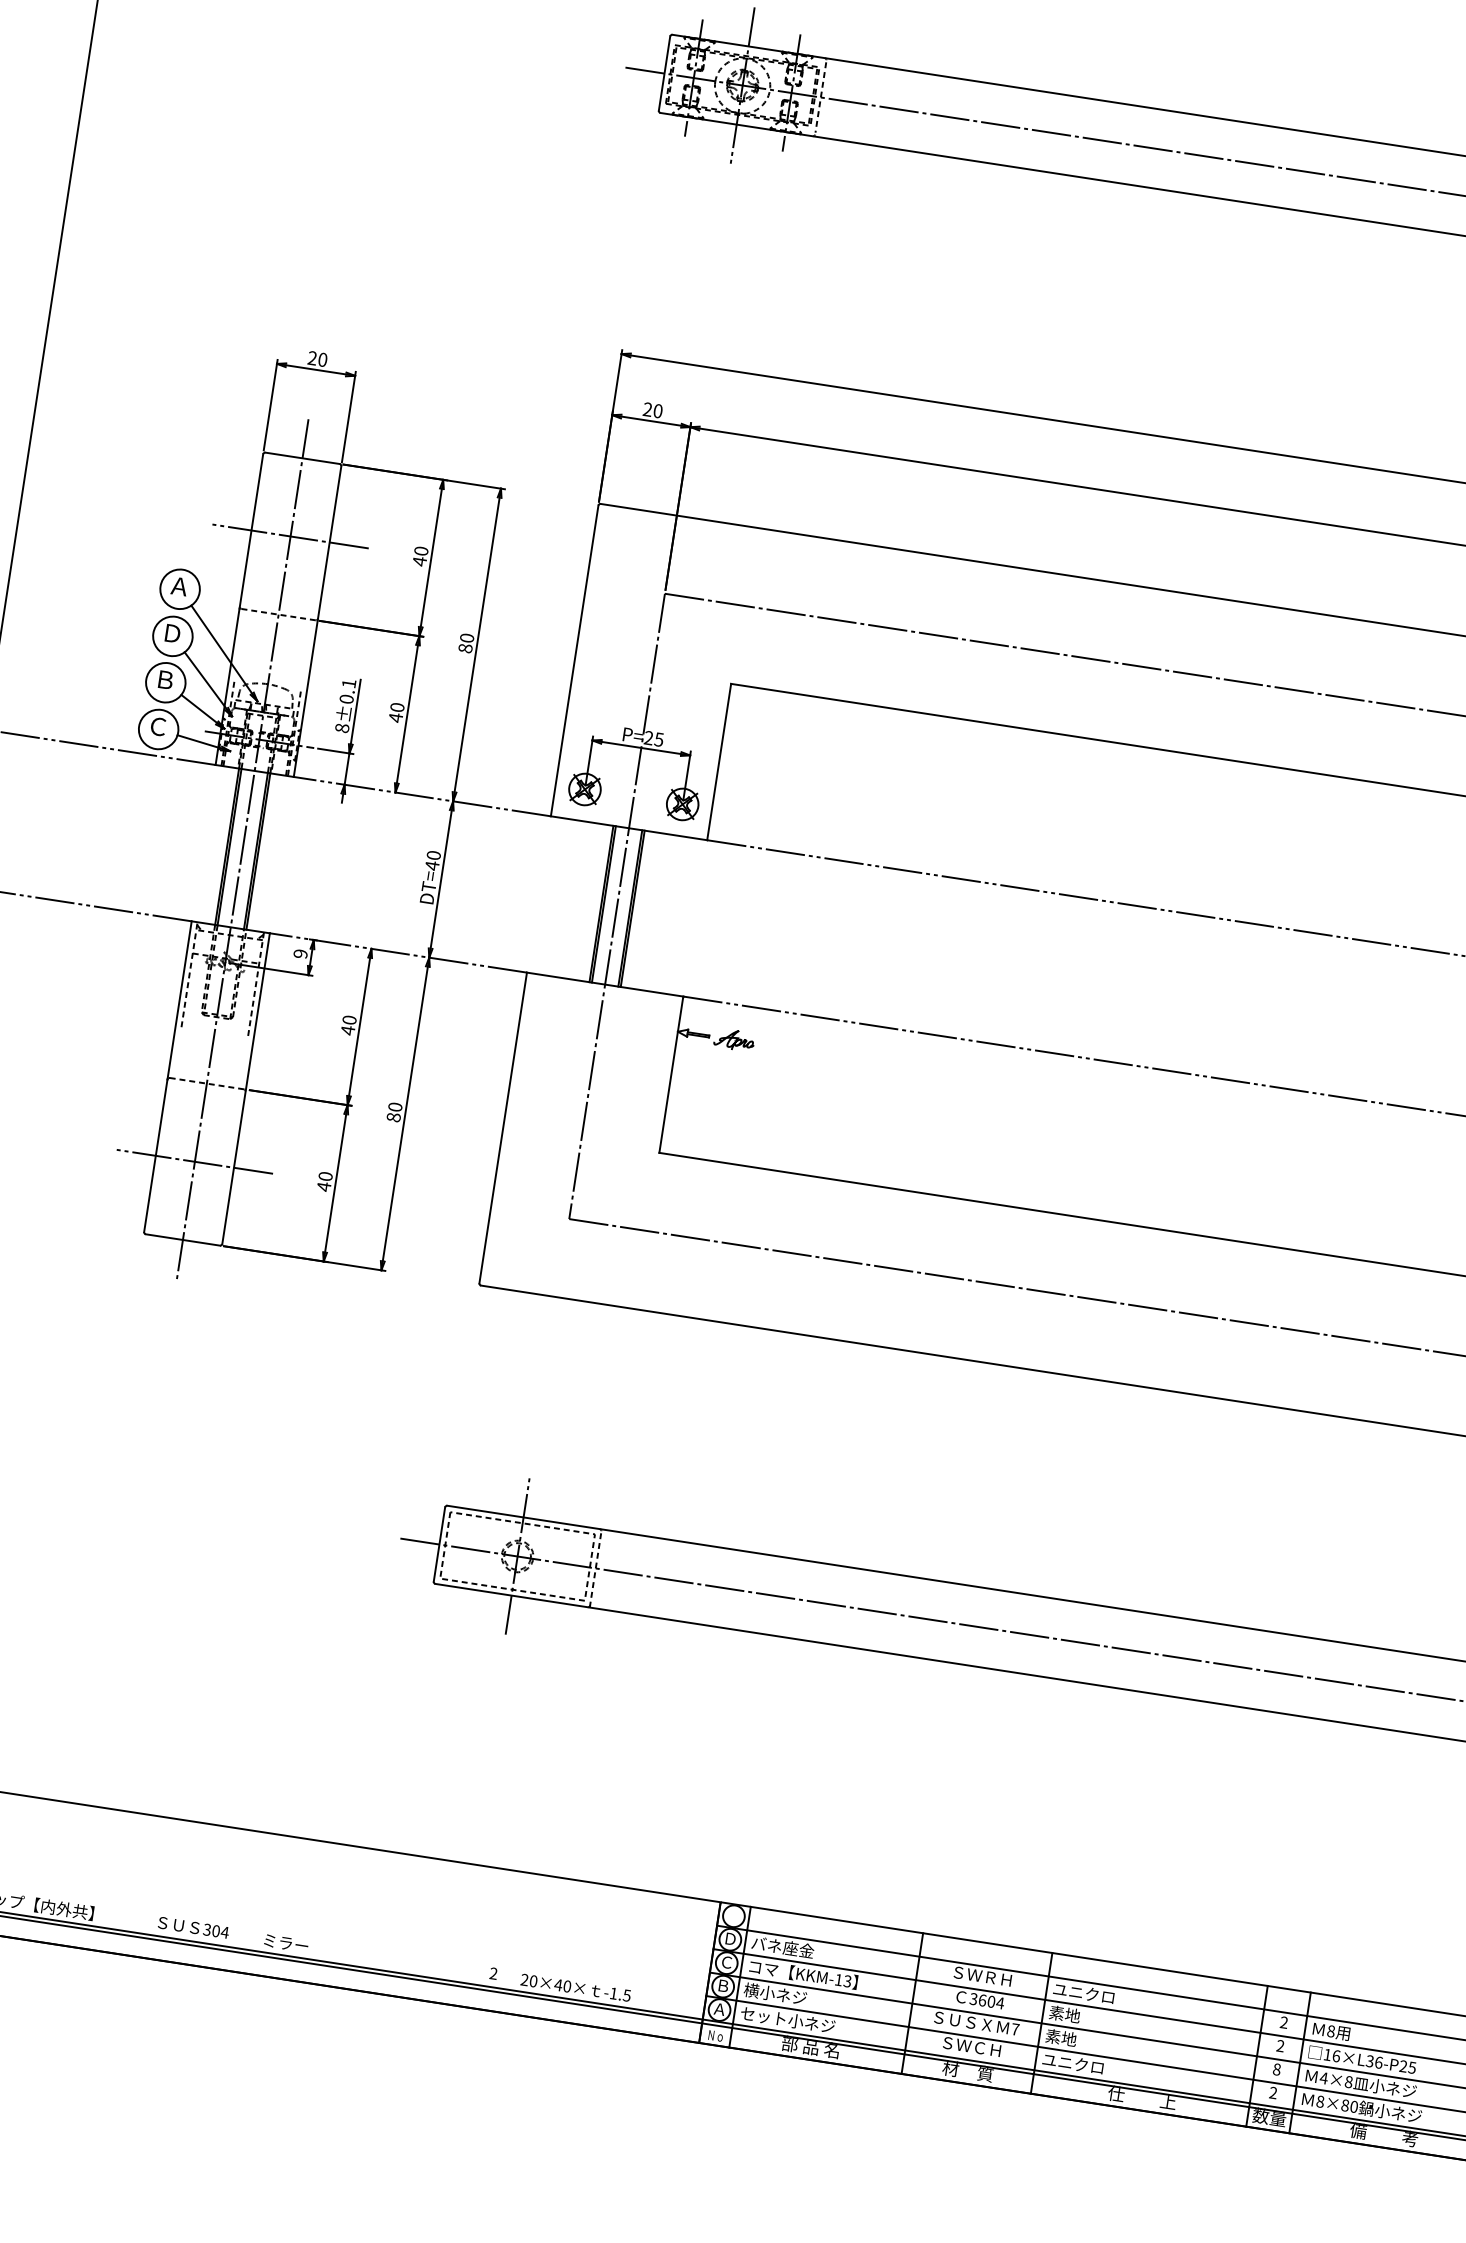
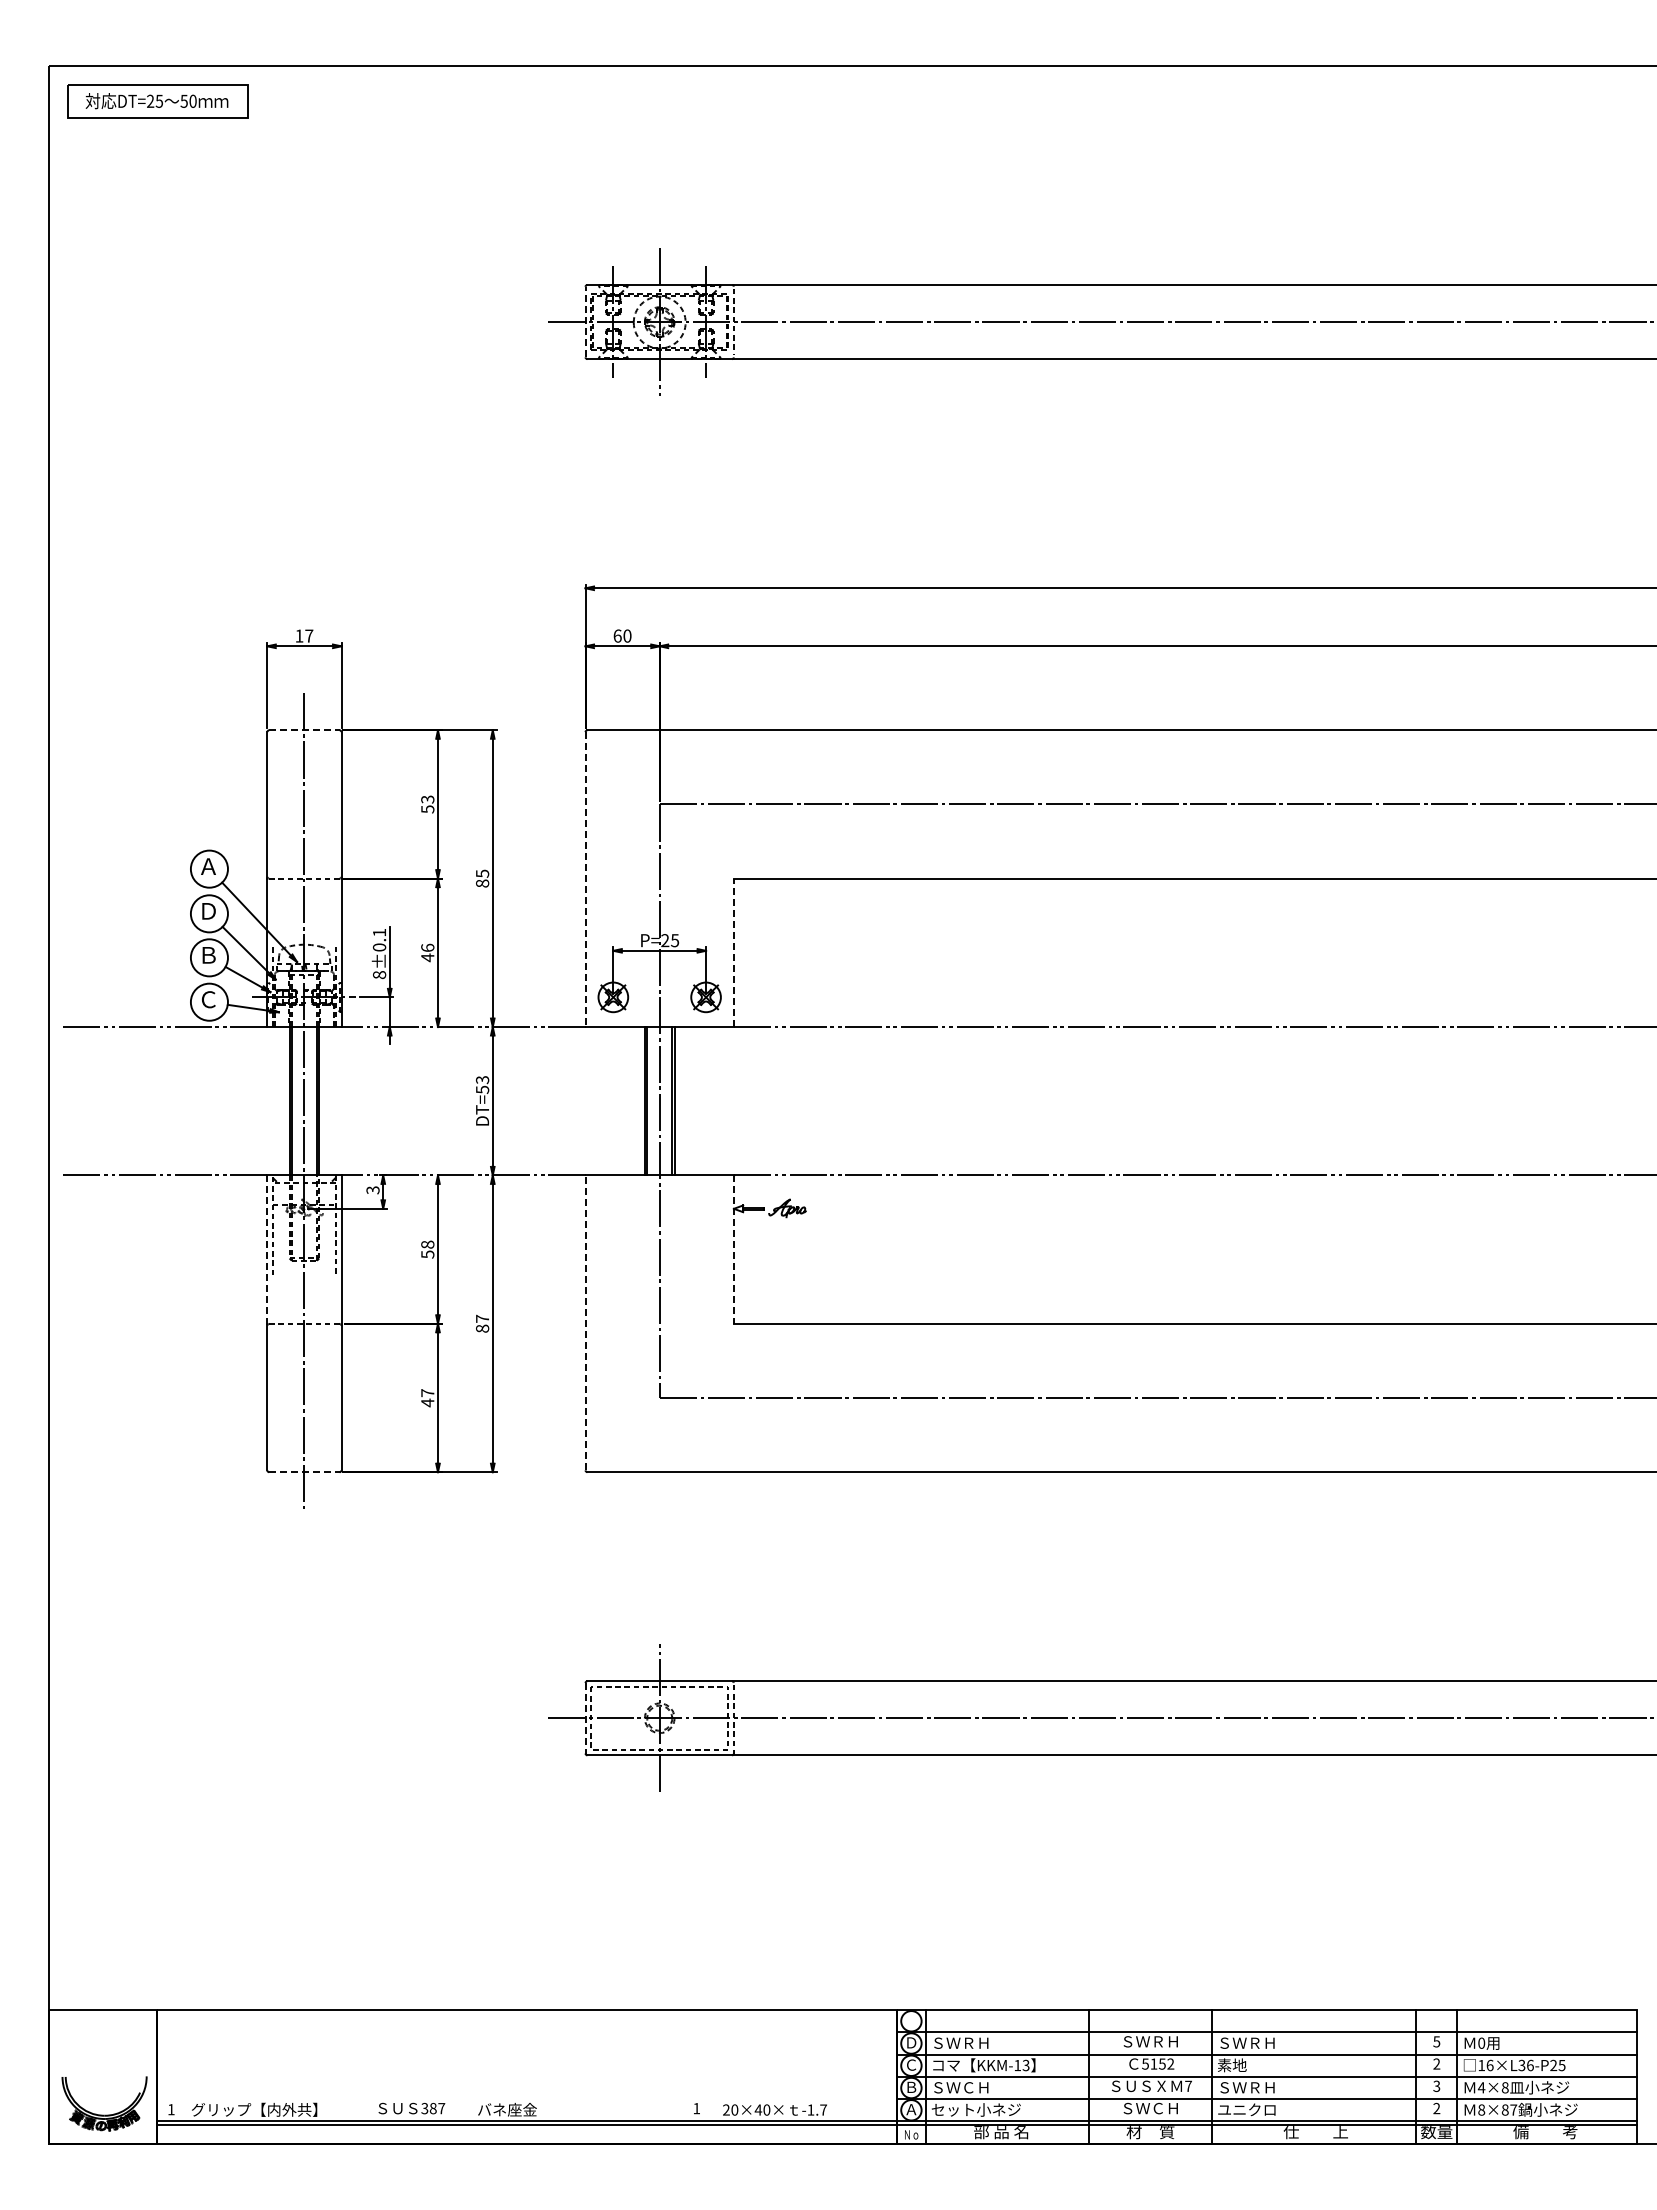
line: (664, 72) -> (585, 321), solid -> dashed
text: (317, 358) -> (304, 635), 20 -> 17
text: (647, 408) -> (617, 635), 20 -> 60
line: (302, 458) -> (304, 730), solid -> dashed
line: (290, 536) -> (304, 804), removed
text: (420, 556) -> (427, 804), 40 -> 53
text: (467, 637) -> (482, 873), 80 -> 85
line: (574, 661) -> (585, 880), solid -> dashed
text: (397, 707) -> (427, 947), 40 -> 46
line: (718, 761) -> (733, 952), solid -> dashed
text: (432, 861) -> (482, 1085), DT=40 -> DT=53
text: (300, 954) -> (372, 1190), 9 -> 3
line: (179, 1001) -> (267, 1251), solid -> dashed
text: (348, 1025) -> (427, 1249), 40 -> 58
line: (670, 1075) -> (733, 1250), solid -> dashed
text: (395, 1106) -> (482, 1318), 80 -> 87
line: (503, 1127) -> (585, 1322), solid -> dashed
line: (194, 1162) -> (304, 1398), removed
text: (325, 1176) -> (427, 1393), 40 -> 47
line: (182, 1240) -> (304, 1472), solid -> dashed
line: (439, 1544) -> (585, 1718), solid -> dashed
text: (220, 1931) -> (437, 2108), 304 -> 387
text: (294, 1944) -> (507, 2109), ミラー -> バネ座金
text: (783, 1946) -> (961, 2042), バネ座金 -> ＳＷＲＨ
text: (493, 1973) -> (696, 2108), 2 -> 1
text: (1083, 1992) -> (1246, 2042), ユニクロ -> ＳＷＲＨ
text: (774, 1993) -> (960, 2087), 横小ネジ -> ＳＷＣＨ
text: (627, 1995) -> (823, 2109), -1.5 -> -1.7
text: (987, 2000) -> (1158, 2063), 3604 -> 5152
text: (1283, 2022) -> (1436, 2041), 2 -> 5
text: (1330, 2031) -> (1481, 2043), 8 -> 0
text: (1076, 2040) -> (1246, 2087), 素地 -> ＳＷＲＨ
text: (1276, 2068) -> (1436, 2085), 8 -> 3
text: (1354, 2106) -> (1513, 2109), 8×80 -> 8×87

